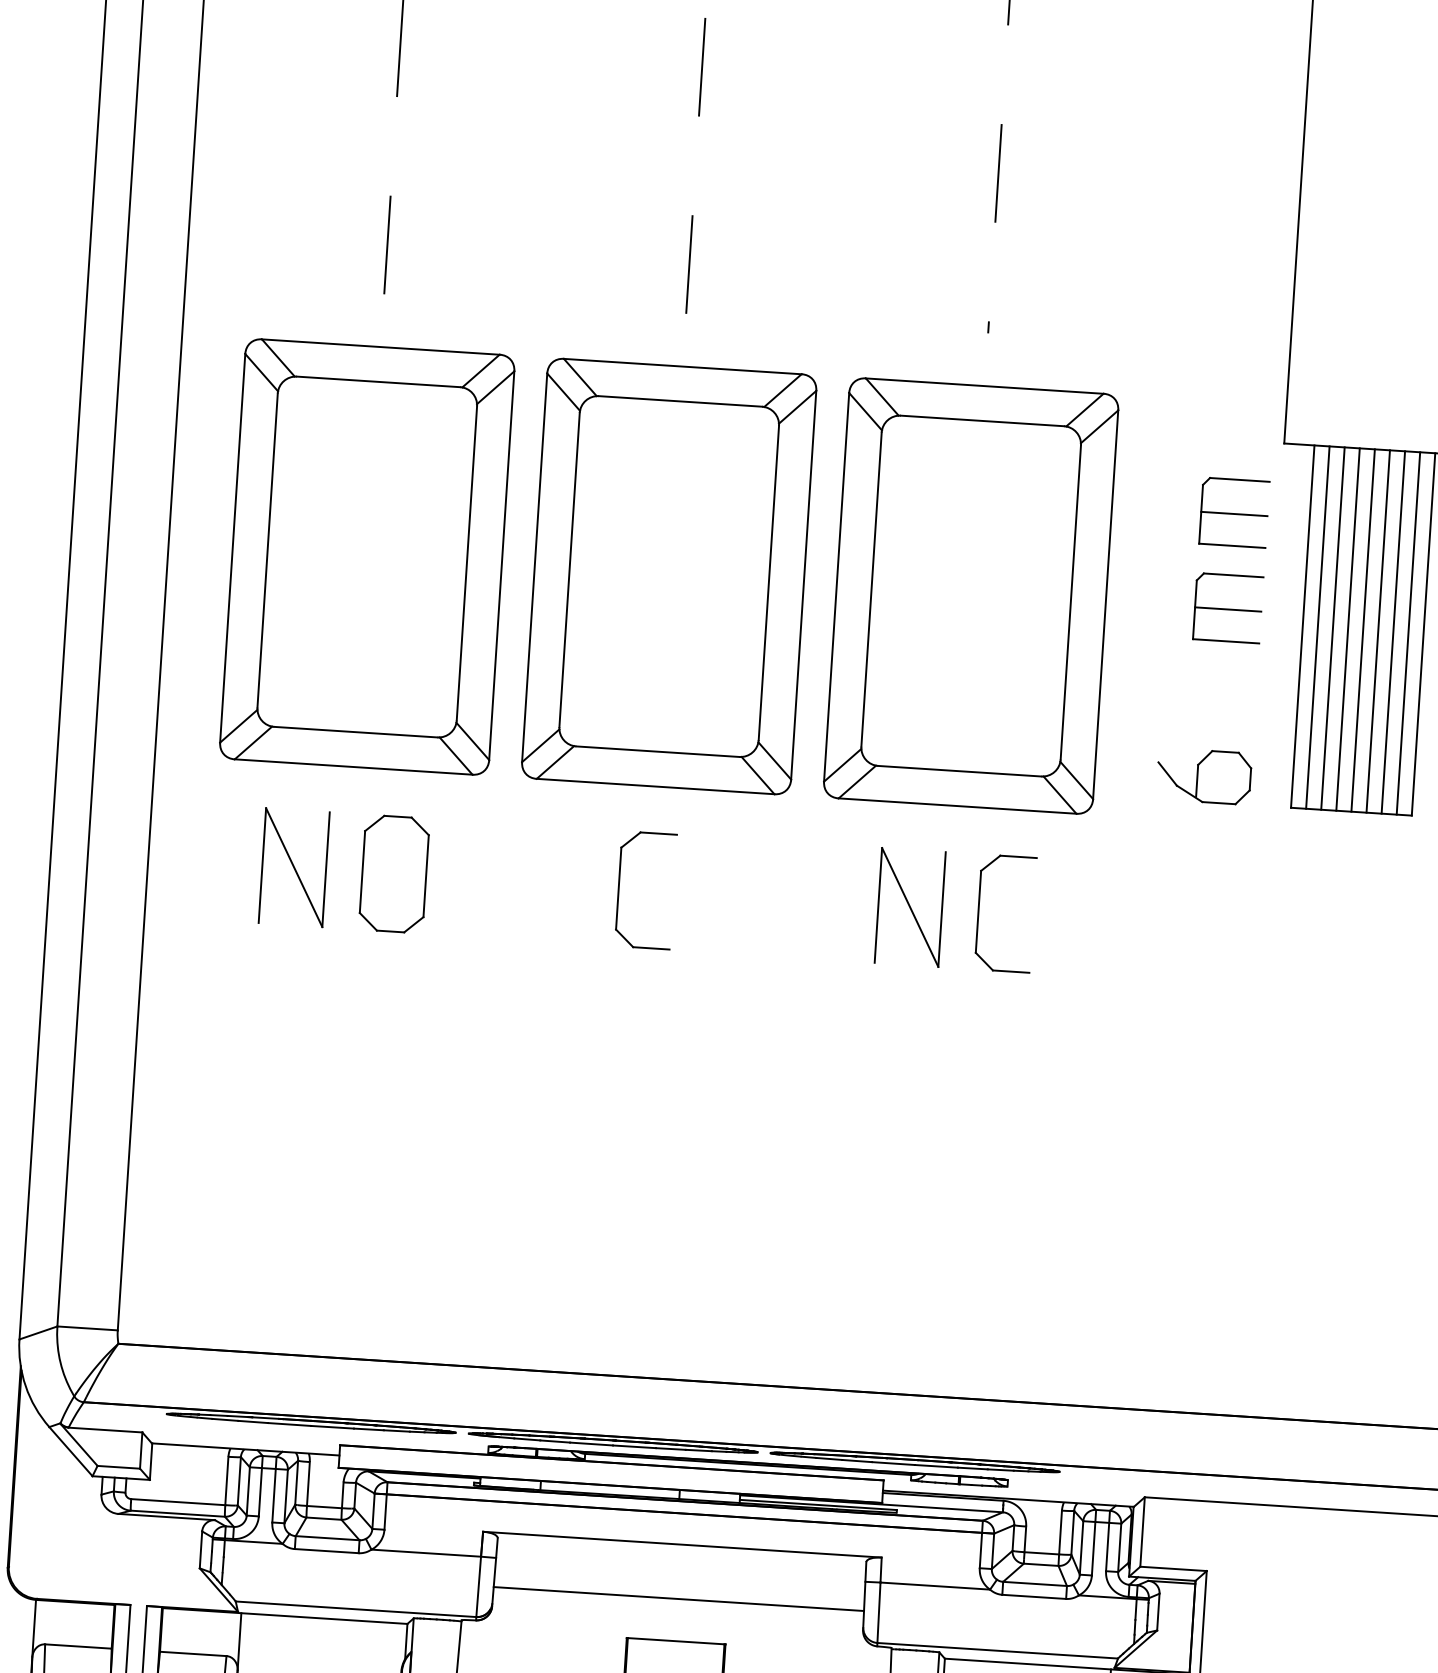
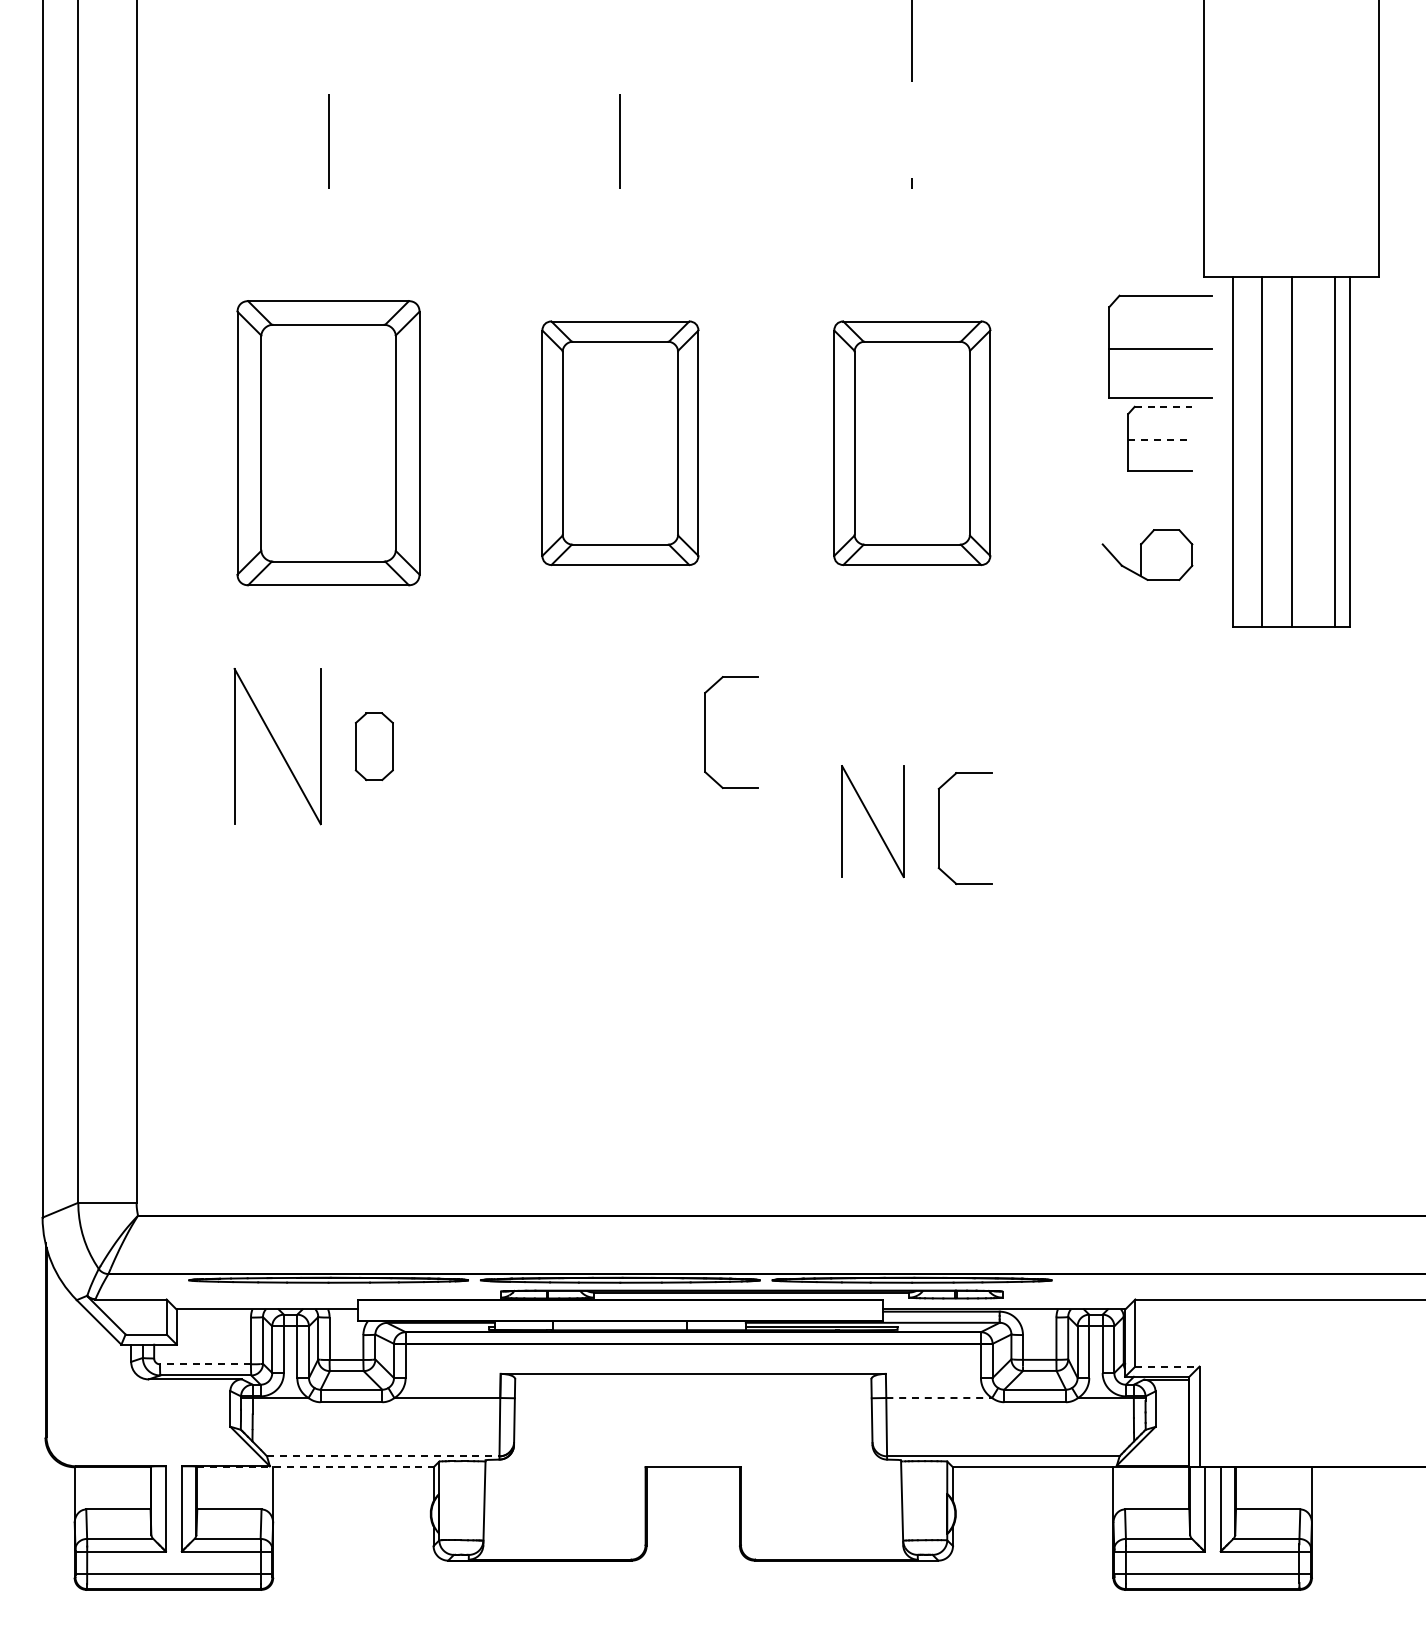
part: (1233, 511) -> (1159, 345), size x1.6
part: (367, 557) -> (328, 443), size x0.7
line: (1233, 575) -> (1163, 406), solid -> dashed
part: (669, 576) -> (620, 443), size x0.6
part: (971, 596) -> (912, 443), size x0.6
line: (1228, 610) -> (1160, 440), solid -> dashed
line: (1317, 627) -> (1247, 451), removed
line: (1347, 629) -> (1276, 451), removed
line: (1378, 631) -> (1306, 451), removed
line: (1393, 632) -> (1320, 451), removed
part: (1204, 775) -> (1147, 554), moved
part: (294, 867) -> (277, 746), size x1.4
part: (394, 874) -> (374, 746), size x0.6
part: (619, 888) -> (705, 732), moved
part: (909, 907) -> (872, 821), moved
part: (979, 911) -> (939, 828), moved
line: (177, 1502) -> (204, 1364), solid -> dashed
line: (1173, 1568) -> (1167, 1366), solid -> dashed
line: (935, 1586) -> (939, 1398), solid -> dashed
line: (679, 1599) -> (693, 1426), removed
line: (356, 1609) -> (383, 1456), solid -> dashed
line: (285, 1616) -> (315, 1467), solid -> dashed

